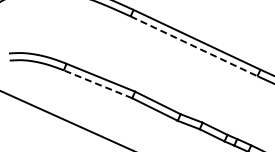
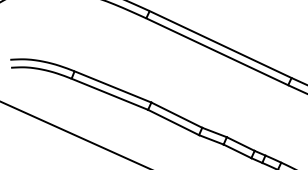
line: (194, 46) -> (217, 52), dashed -> solid
line: (98, 84) -> (110, 94), dashed -> solid

